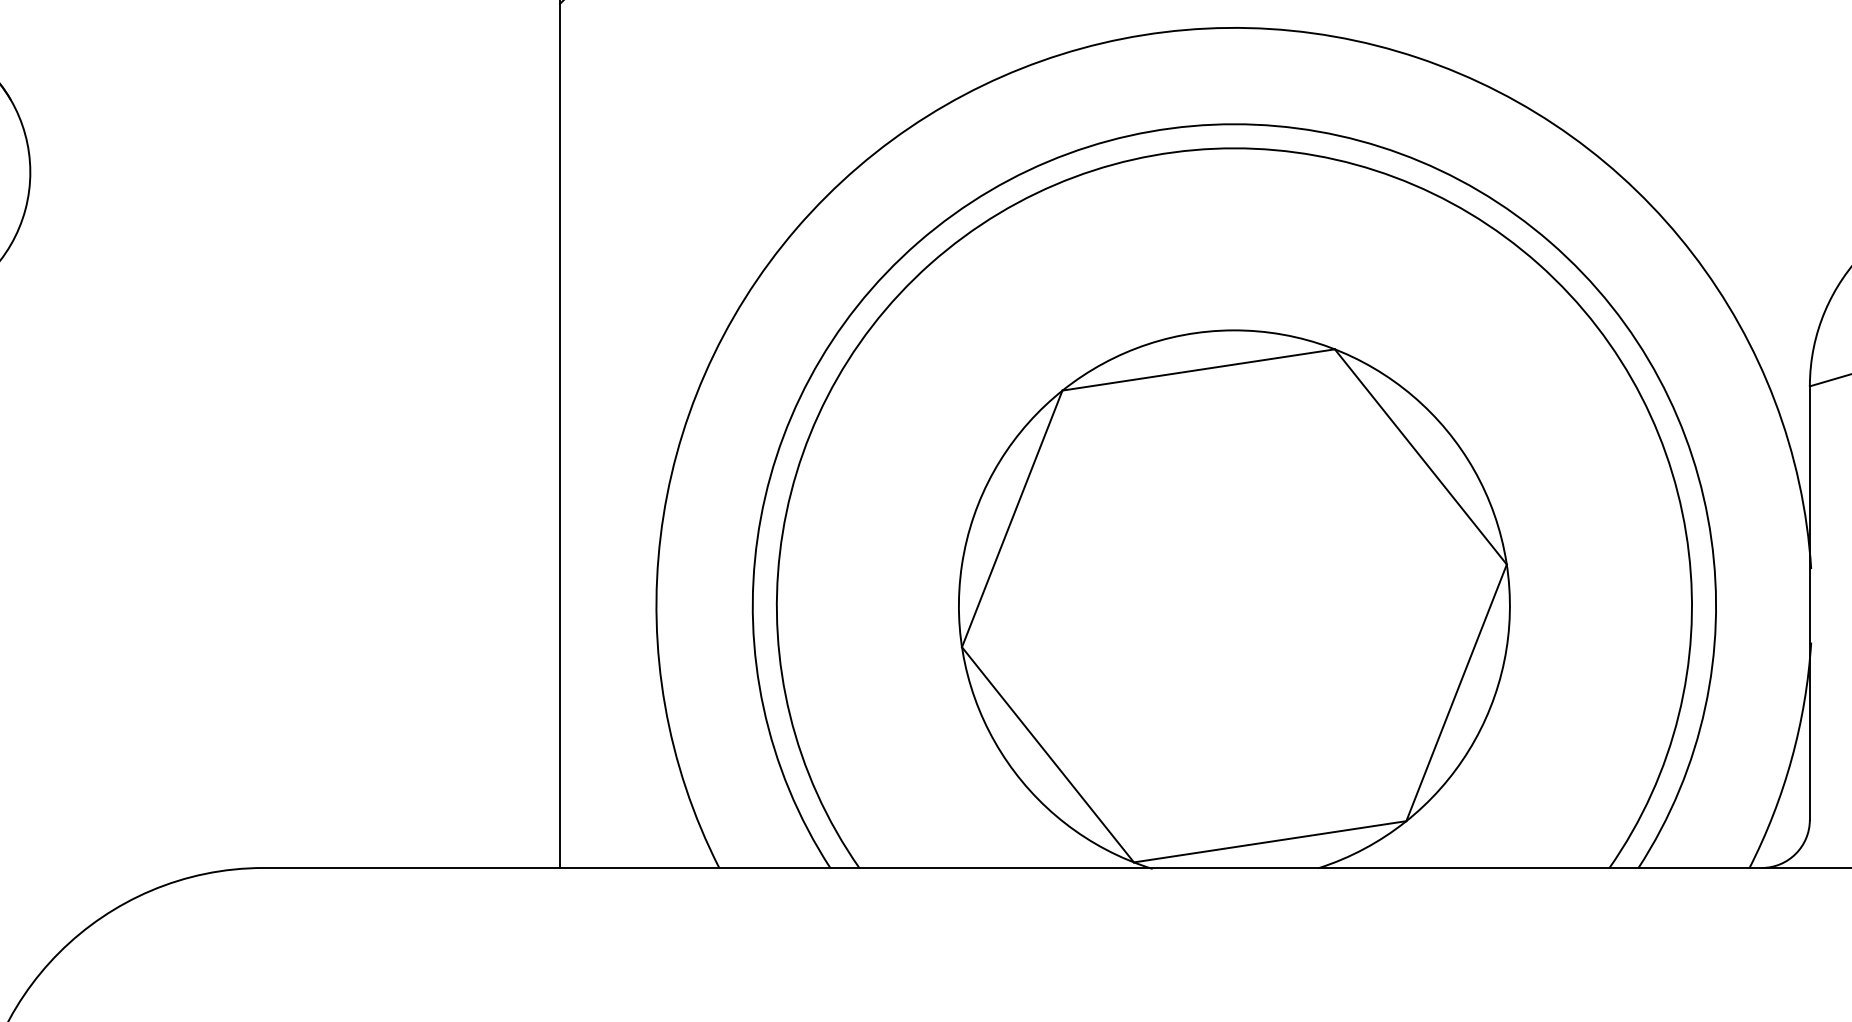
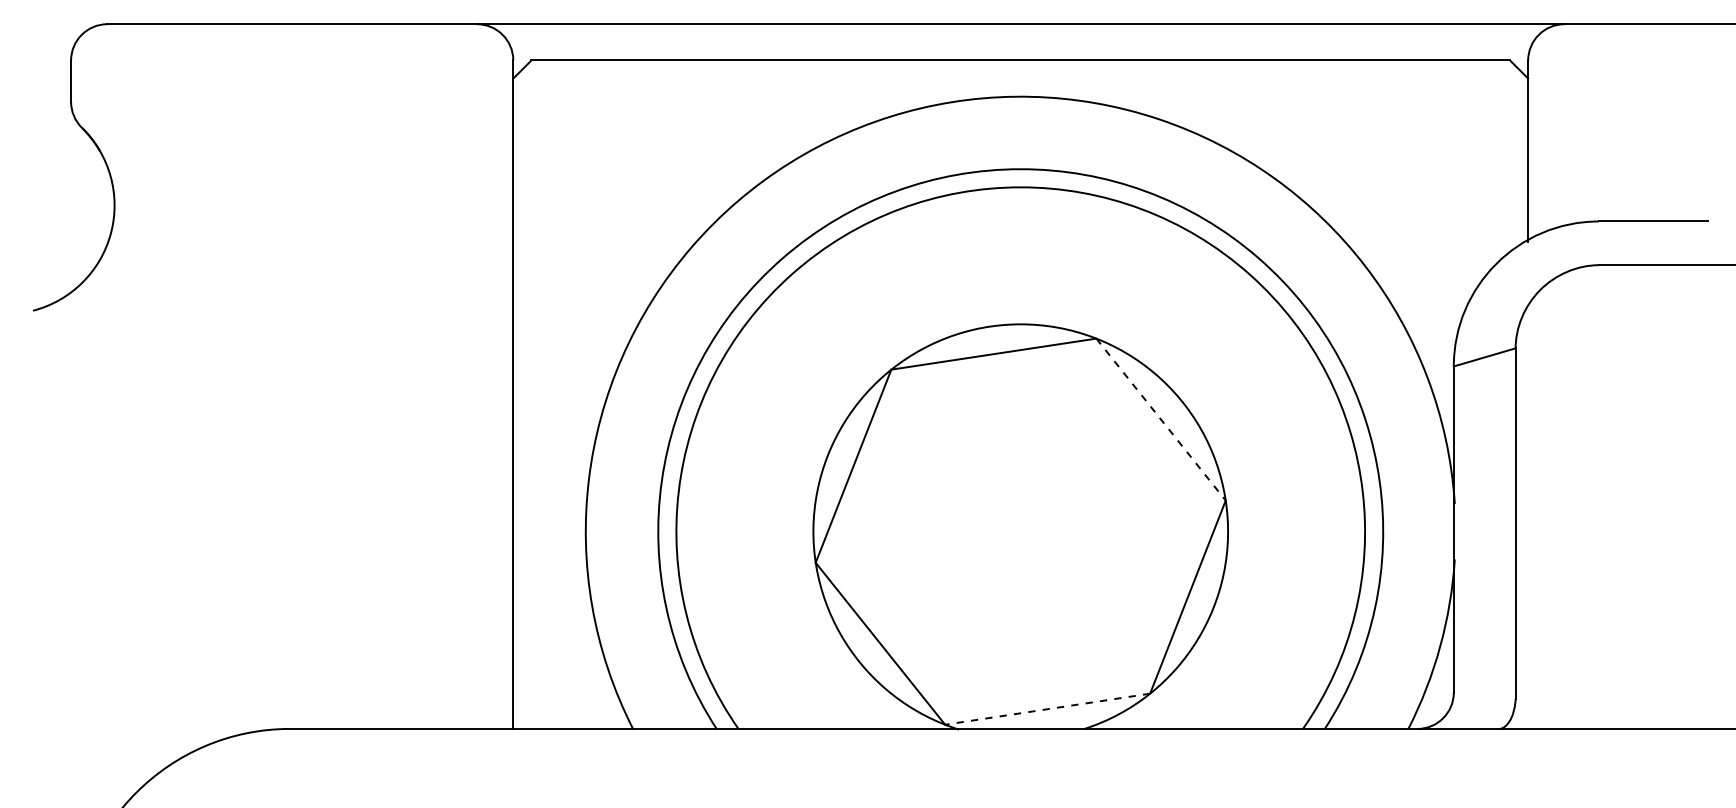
line: (1421, 456) -> (1161, 419), solid -> dashed
line: (1269, 842) -> (1047, 709), solid -> dashed

